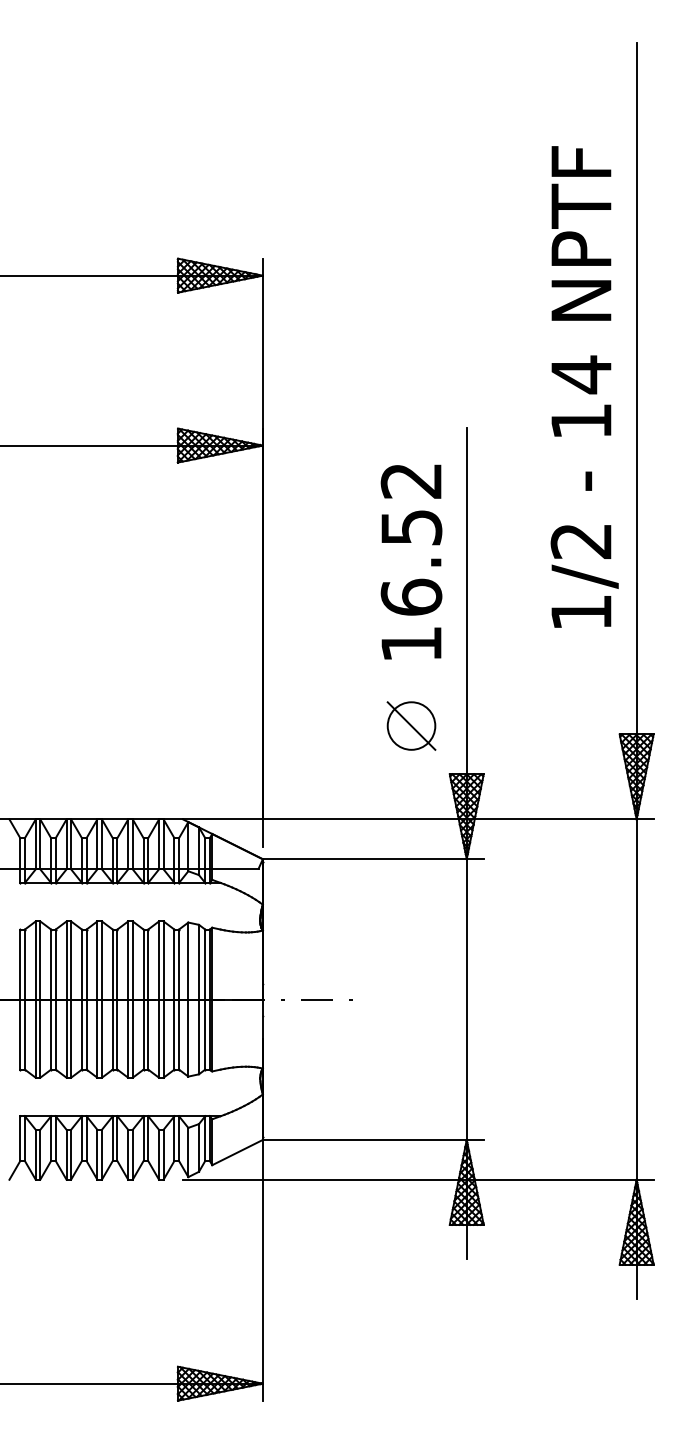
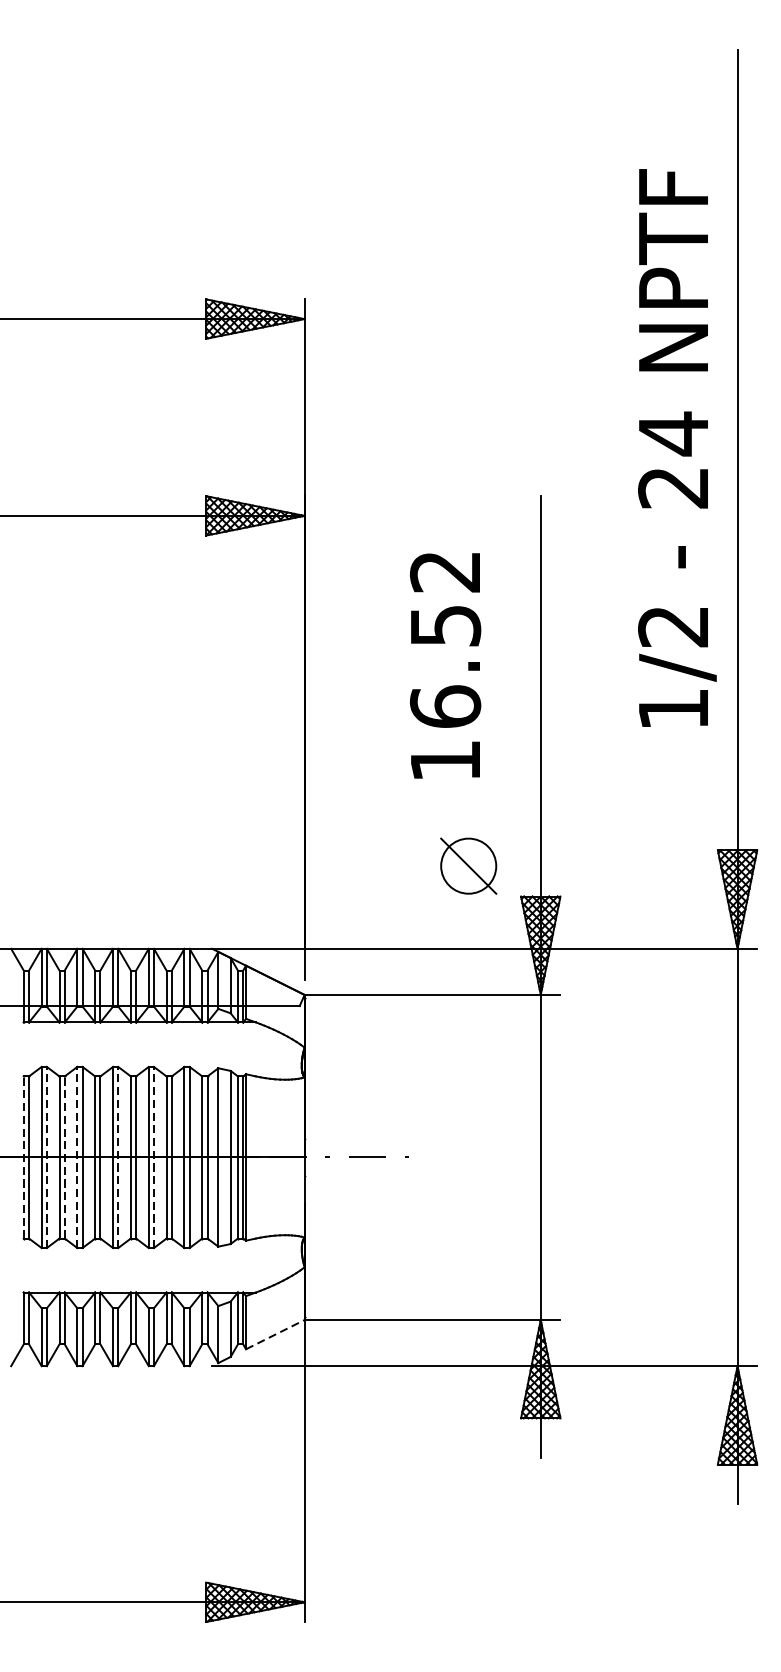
text: (580, 421) -> (672, 487), 14 -> 24
text: (411, 561) -> (445, 665), moved
part: (411, 725) -> (468, 865), moved
line: (20, 999) -> (23, 1157), solid -> dashed
line: (40, 999) -> (47, 1157), solid -> dashed
line: (55, 999) -> (64, 1157), solid -> dashed
line: (66, 999) -> (77, 1157), solid -> dashed
line: (101, 999) -> (117, 1157), solid -> dashed
line: (132, 999) -> (153, 1157), solid -> dashed
line: (238, 1152) -> (276, 1334), solid -> dashed

